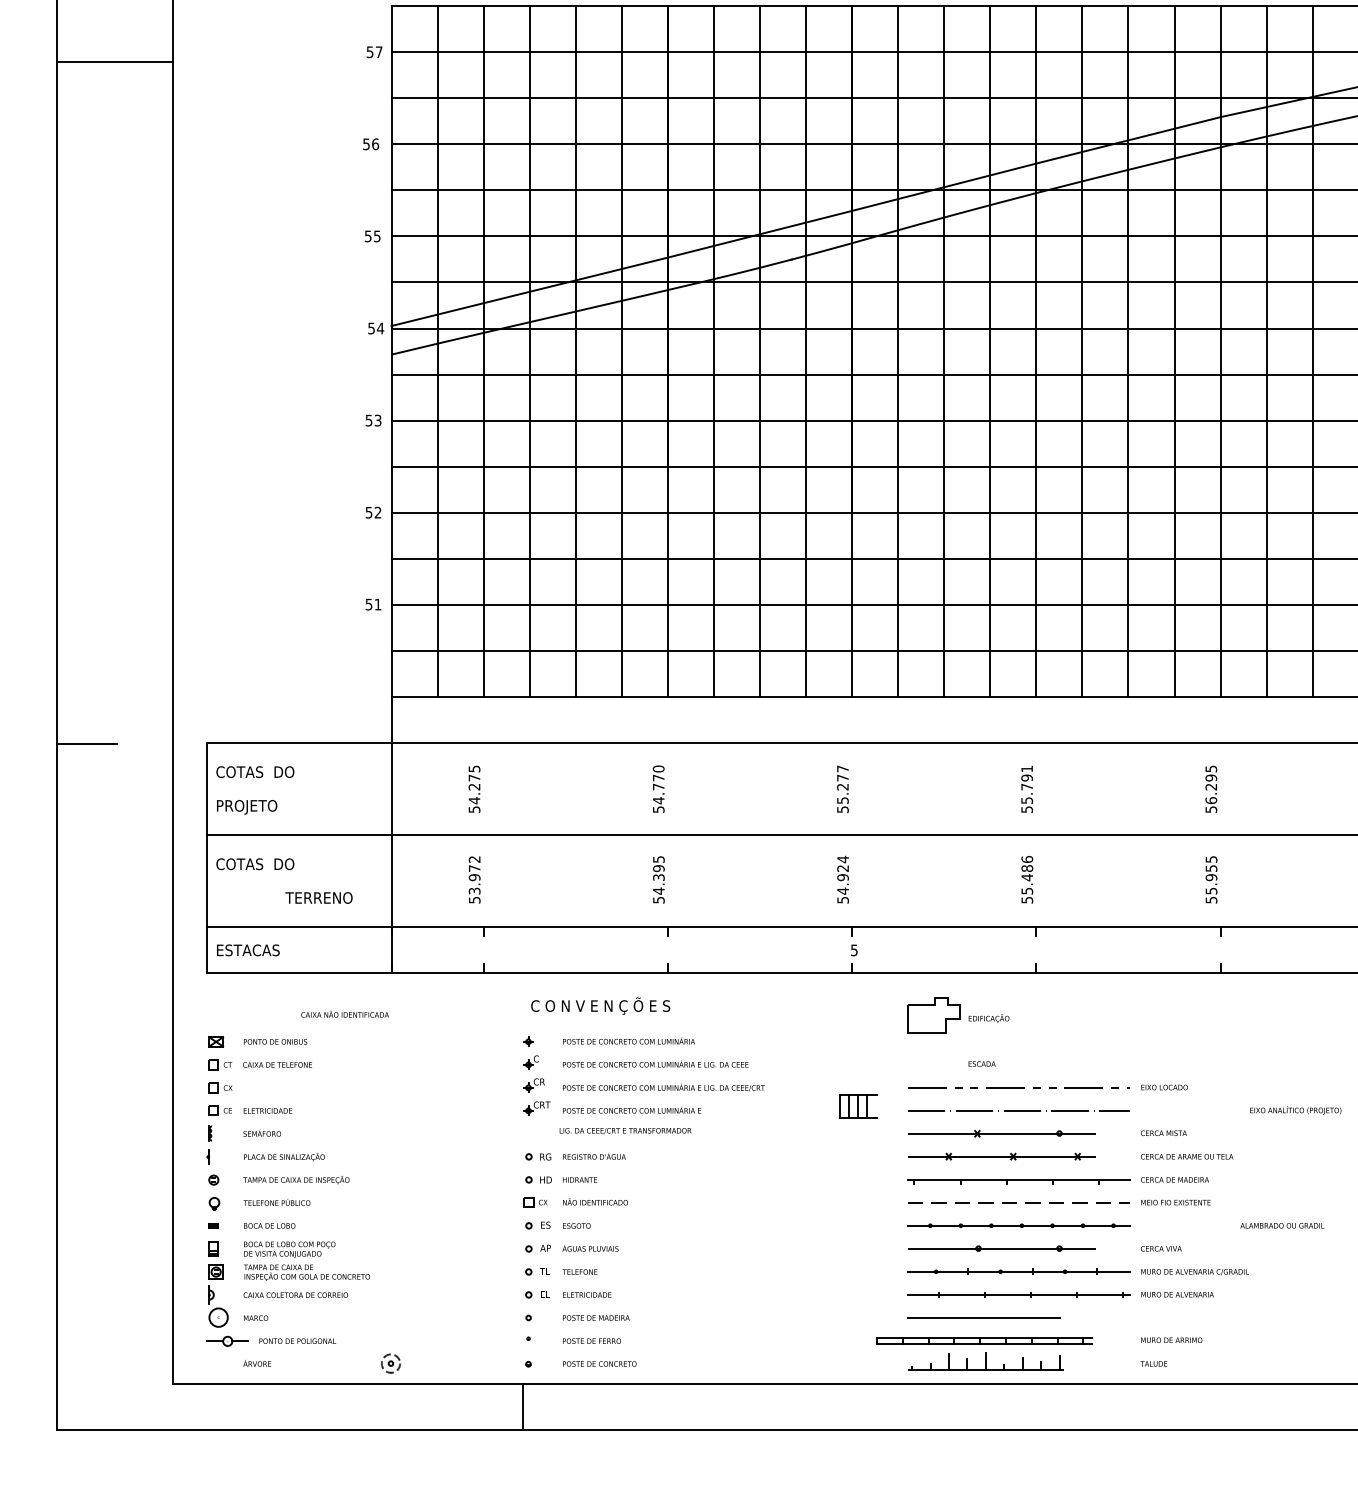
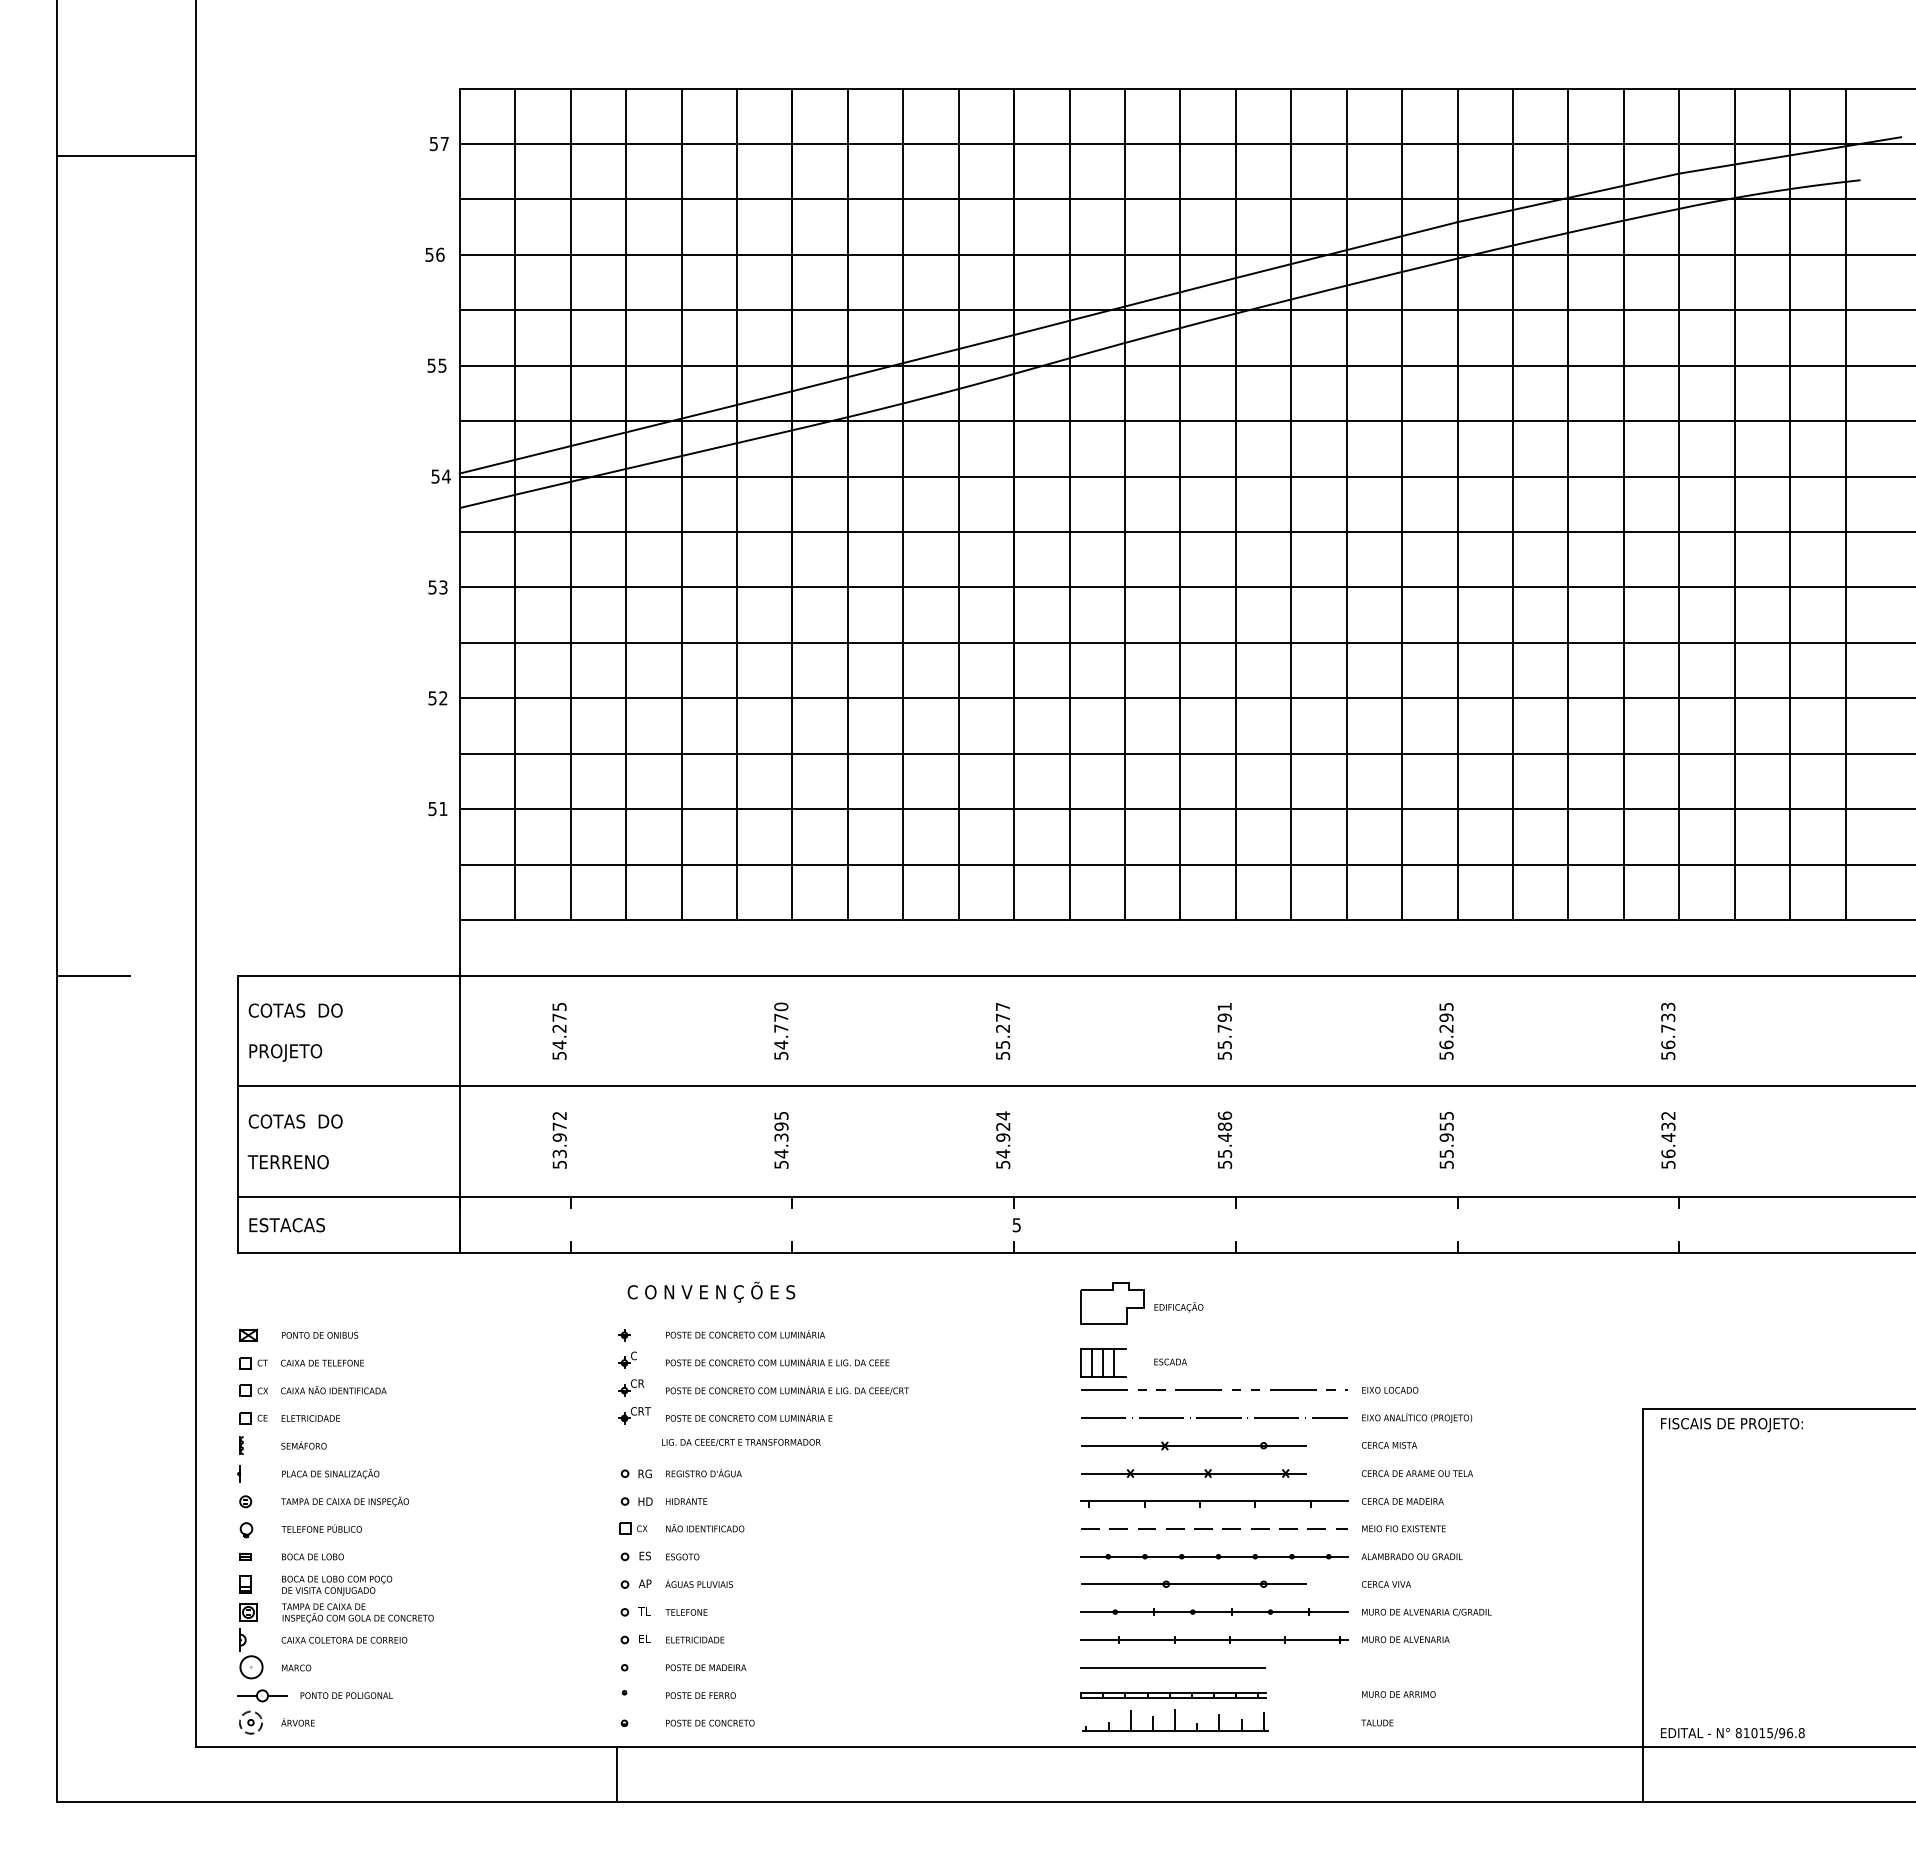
text: (318, 898) -> (287, 1162), moved
text: (344, 1014) -> (333, 1390), moved
part: (858, 1105) -> (1103, 1362), moved
text: (1296, 1110) -> (1417, 1417), moved
text: (1281, 1225) -> (1411, 1556), moved
part: (984, 1341) -> (1173, 1695), size x0.71
part: (390, 1363) -> (250, 1722), moved

